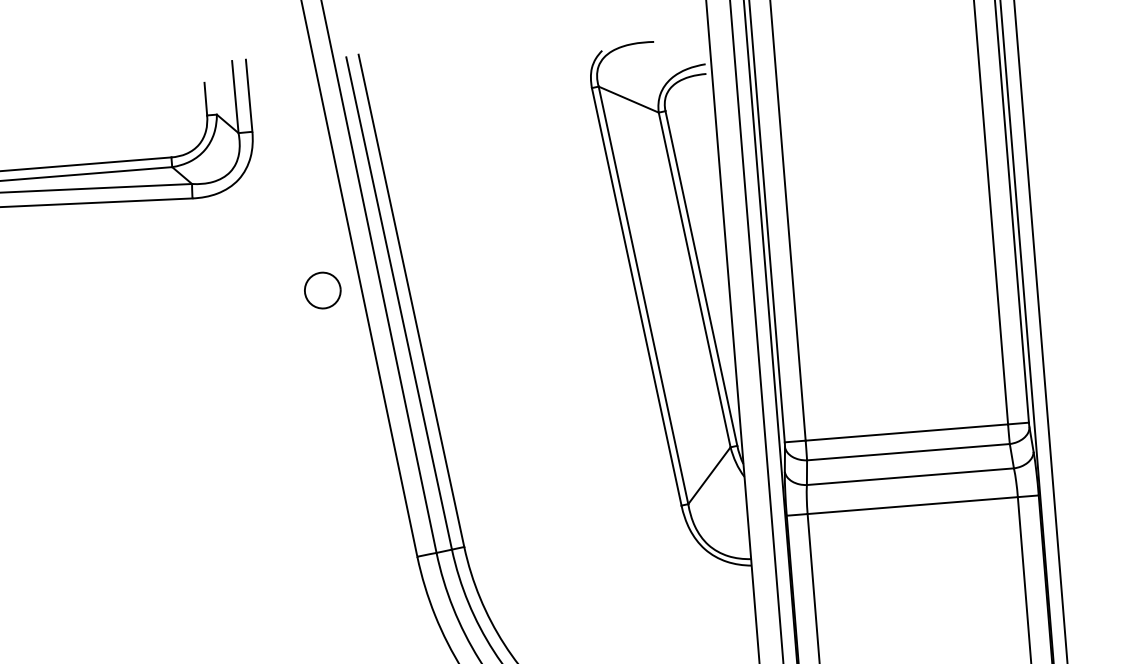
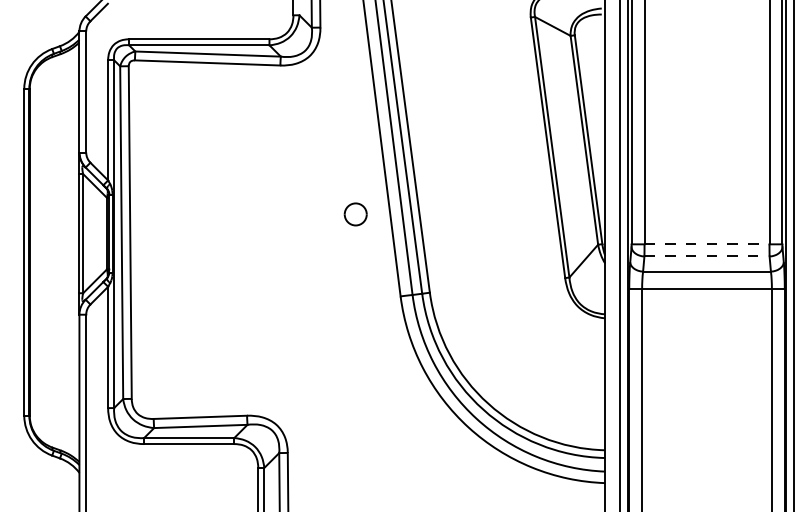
part: (322, 290) -> (355, 214), moved
line: (907, 432) -> (707, 244), solid -> dashed
line: (909, 452) -> (707, 256), solid -> dashed

